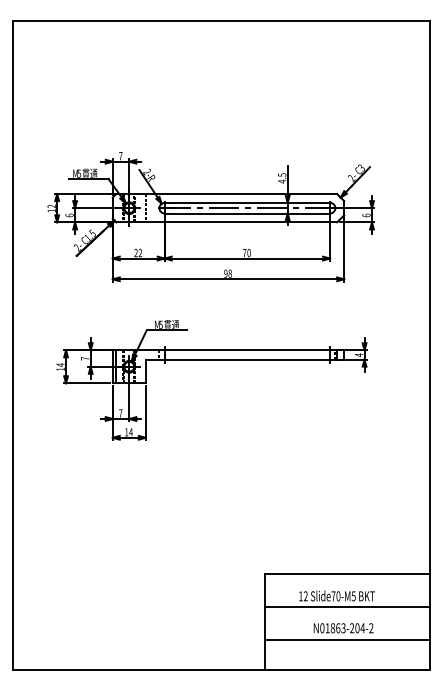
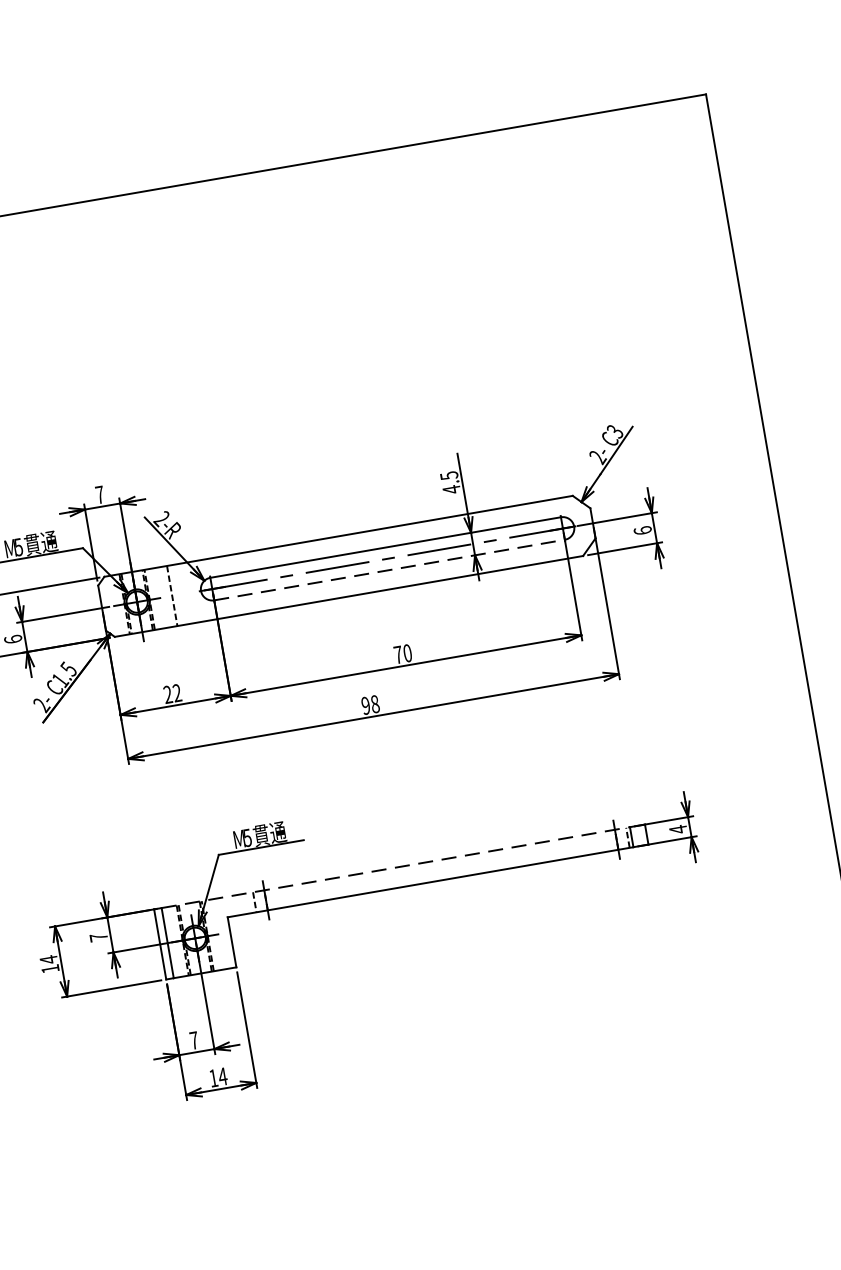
line: (247, 213) -> (389, 570), solid -> dashed
line: (227, 350) -> (397, 867), solid -> dashed

